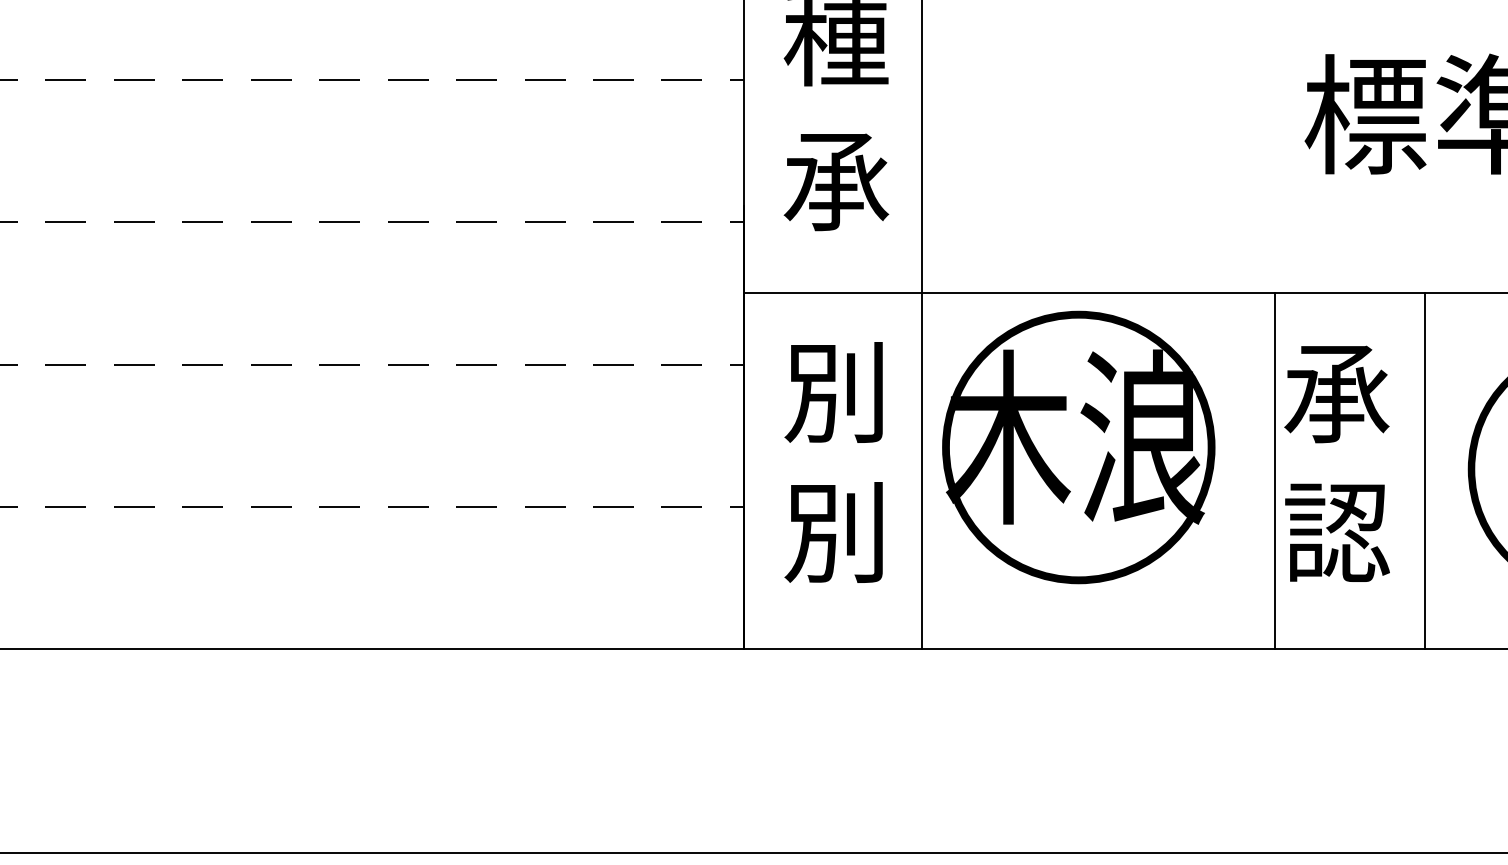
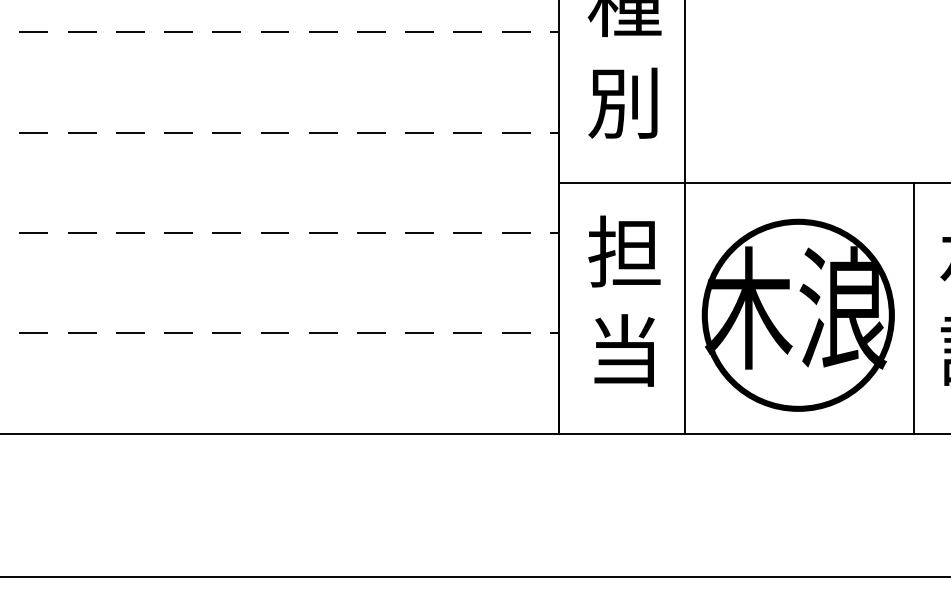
text: (836, 180) -> (624, 103), 承 -> 別
text: (835, 390) -> (624, 251), 別 -> 担
part: (1078, 447) -> (798, 315), moved
line: (1274, 471) -> (913, 308), moved
text: (833, 530) -> (622, 349), 別 -> 当

